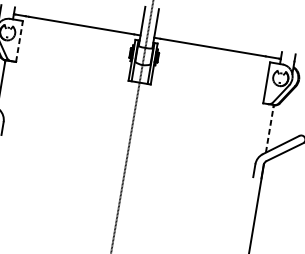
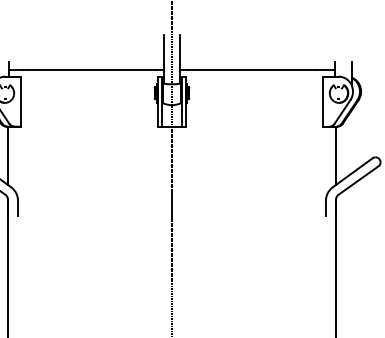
line: (19, 41) -> (20, 101), dashed -> solid
line: (270, 128) -> (336, 155), dashed -> solid

